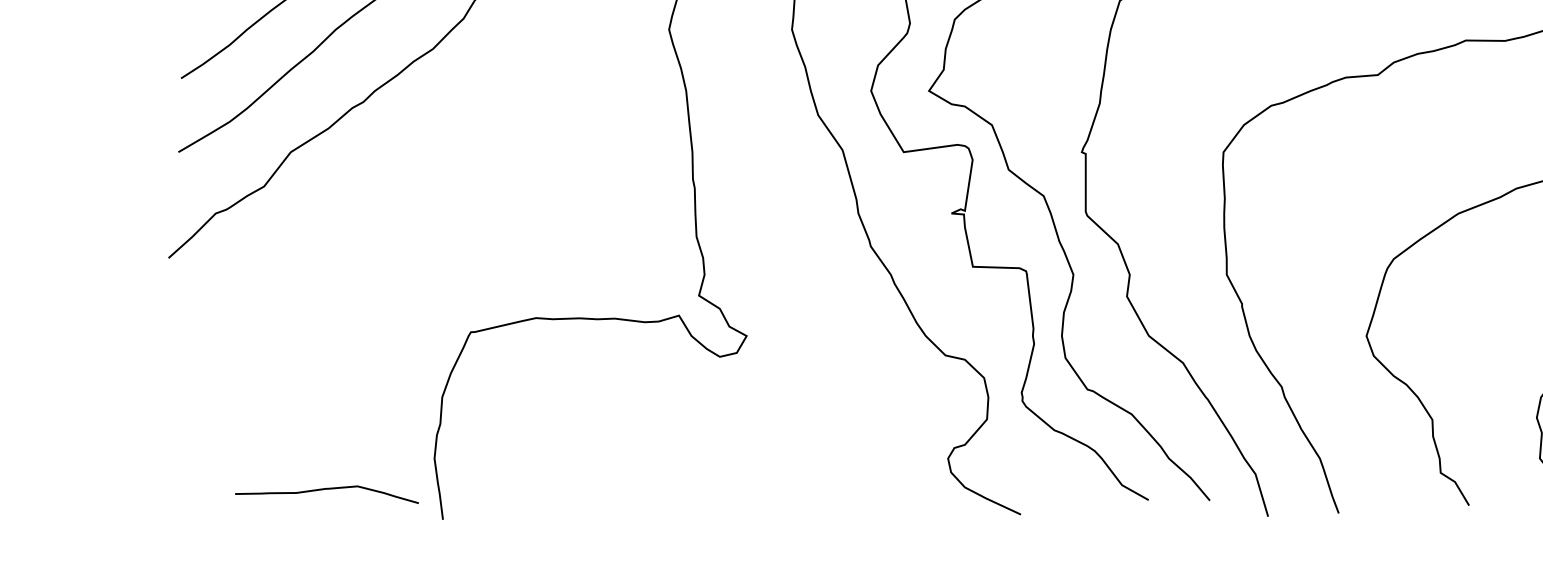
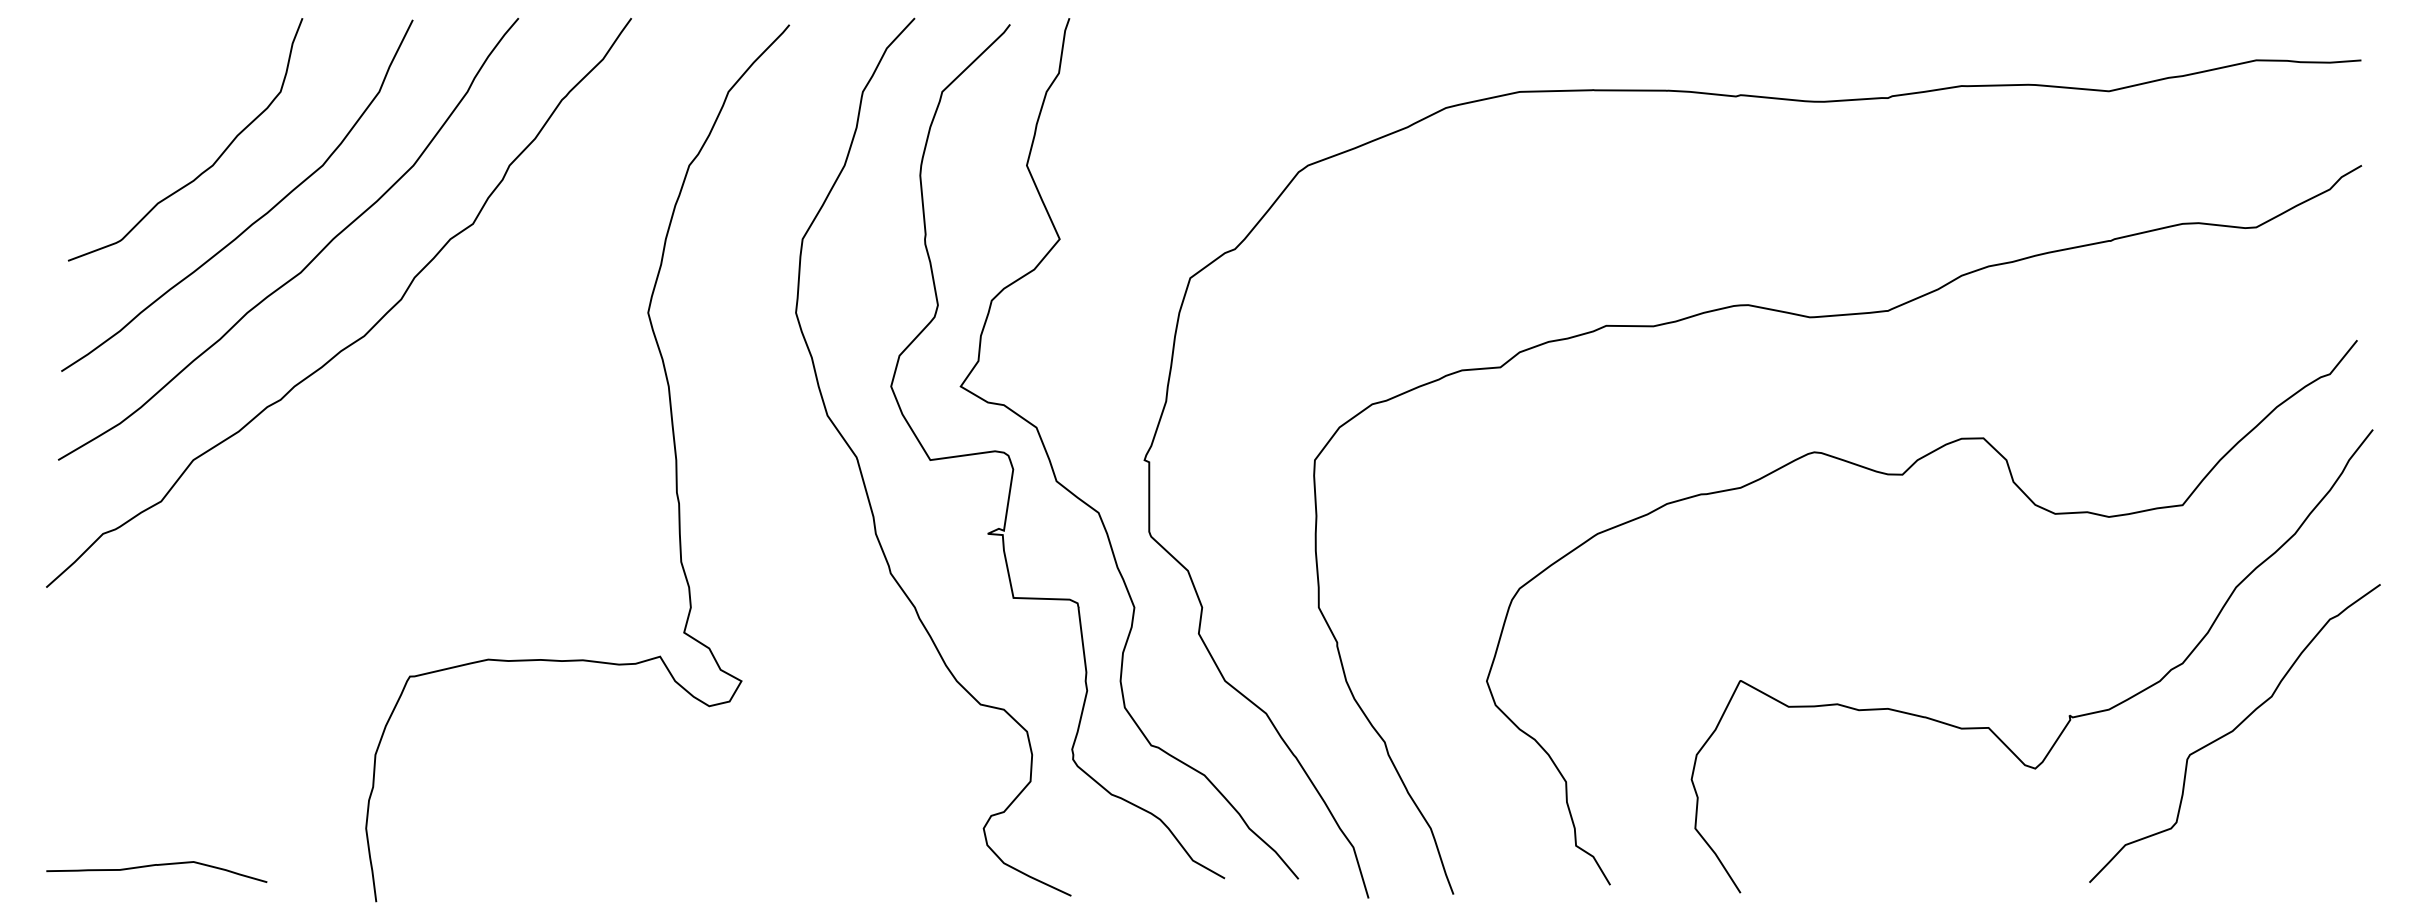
curve: (324, 490) -> (153, 866), moved

